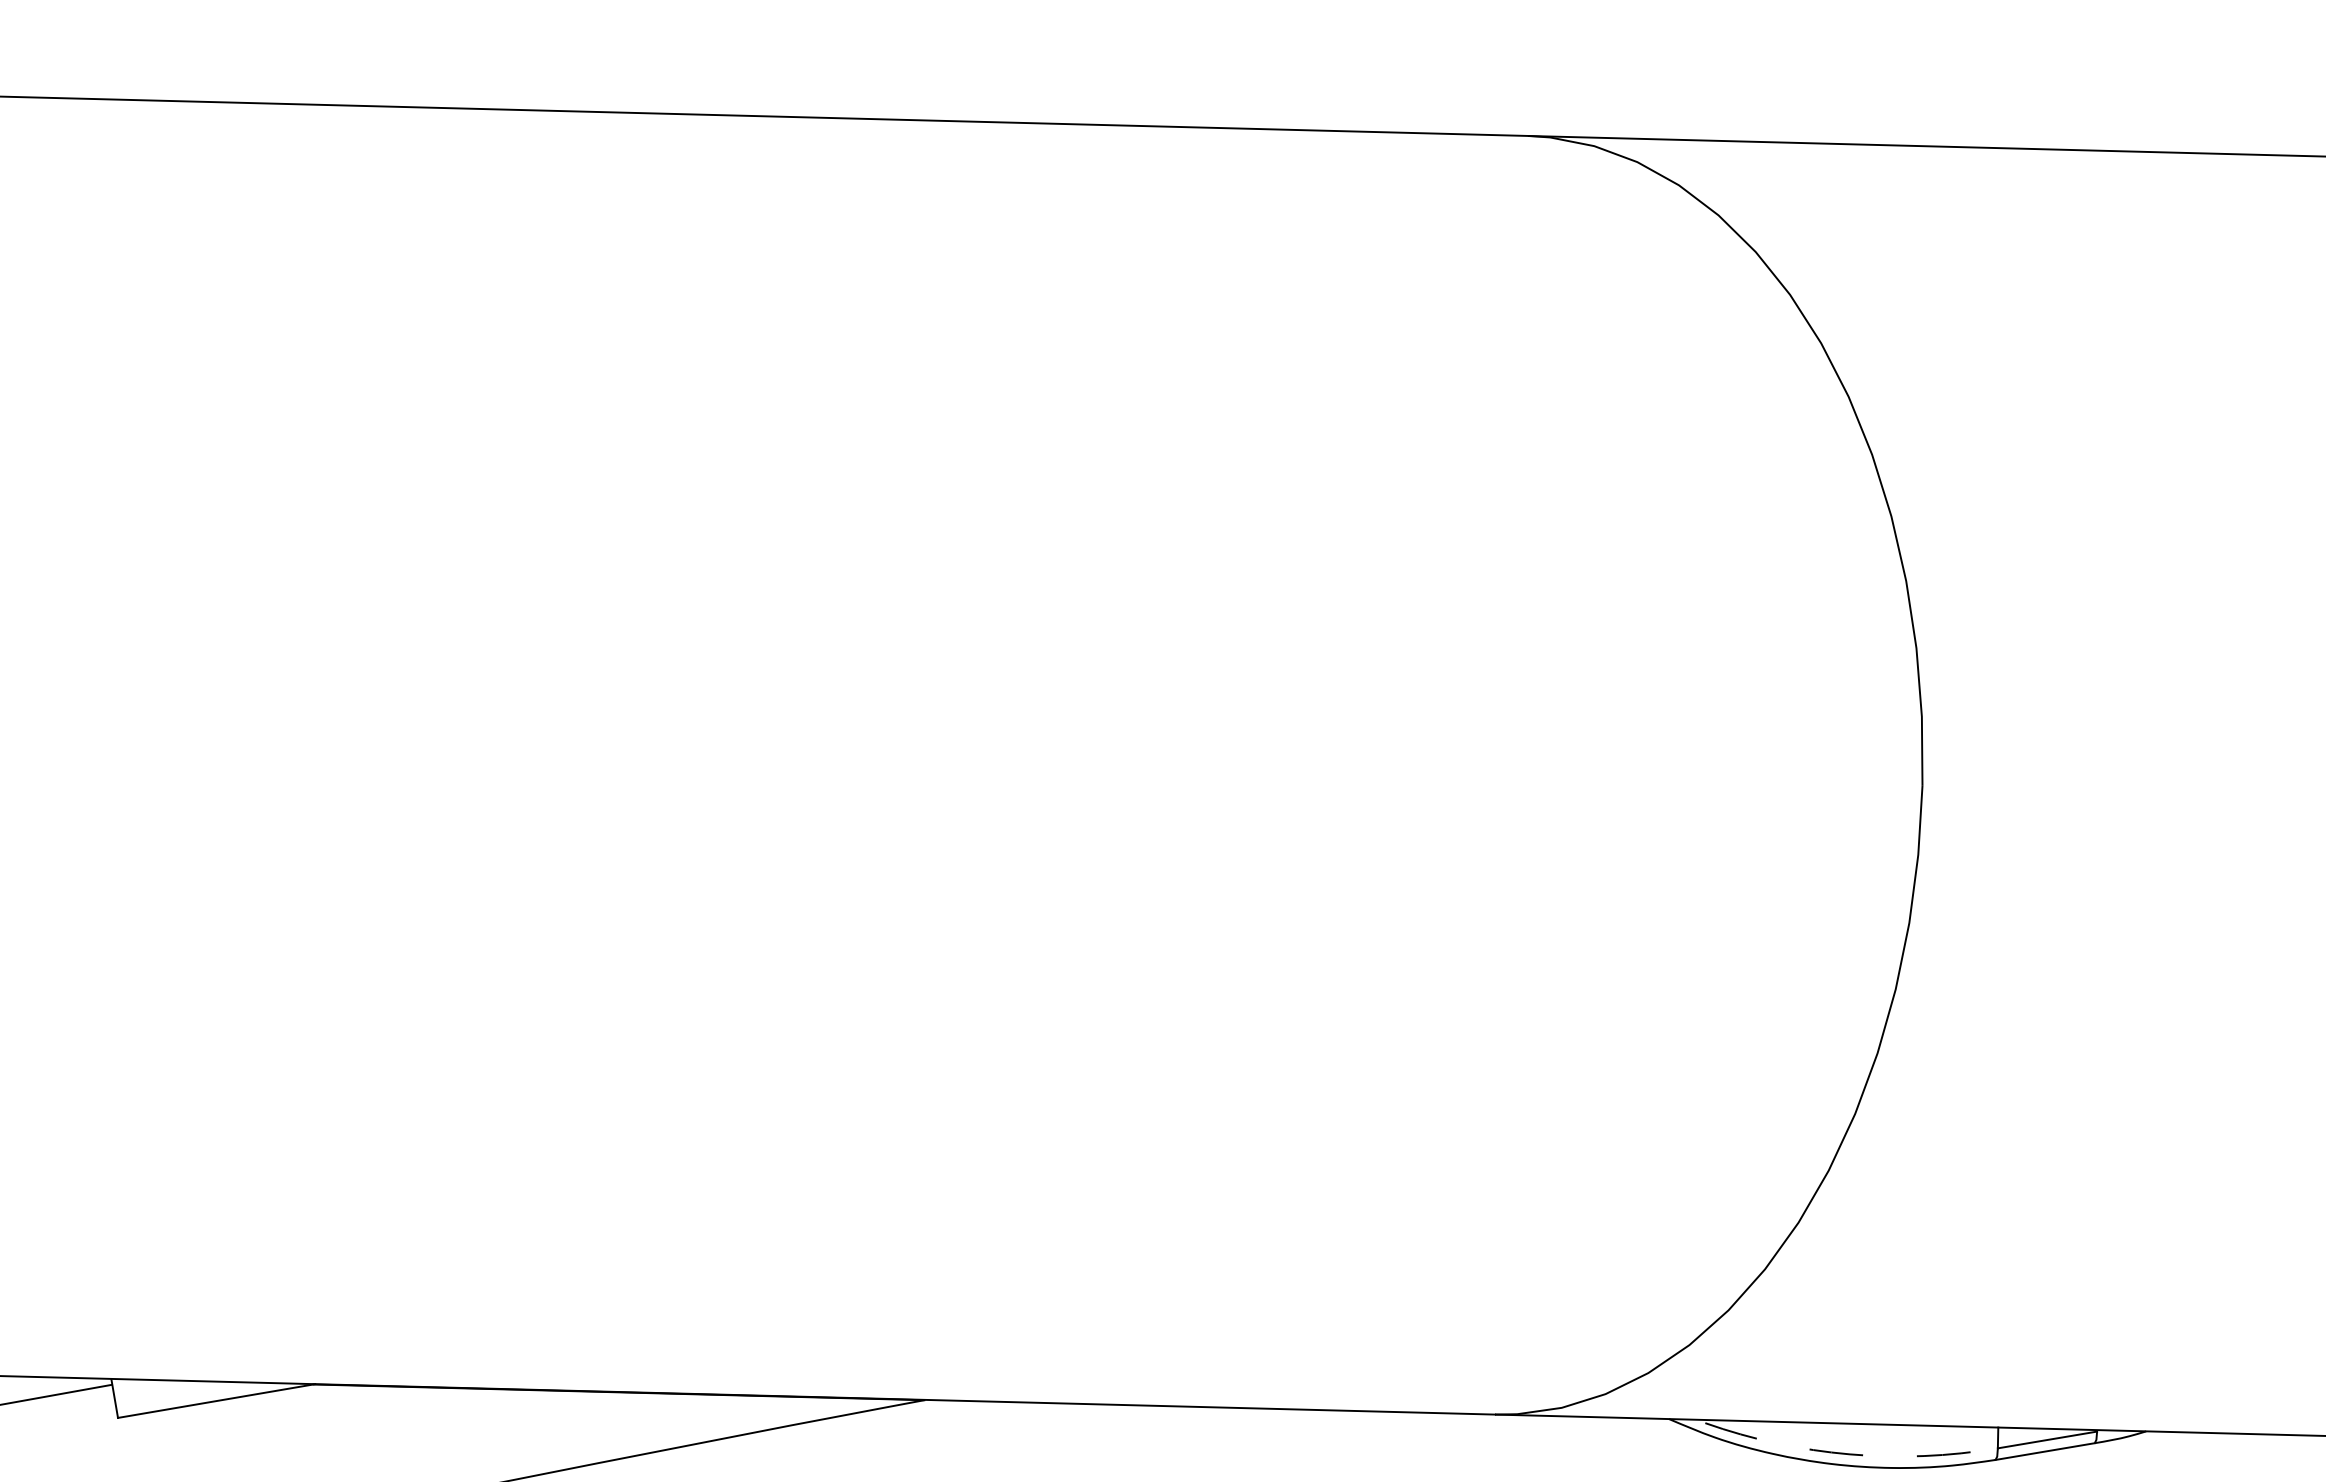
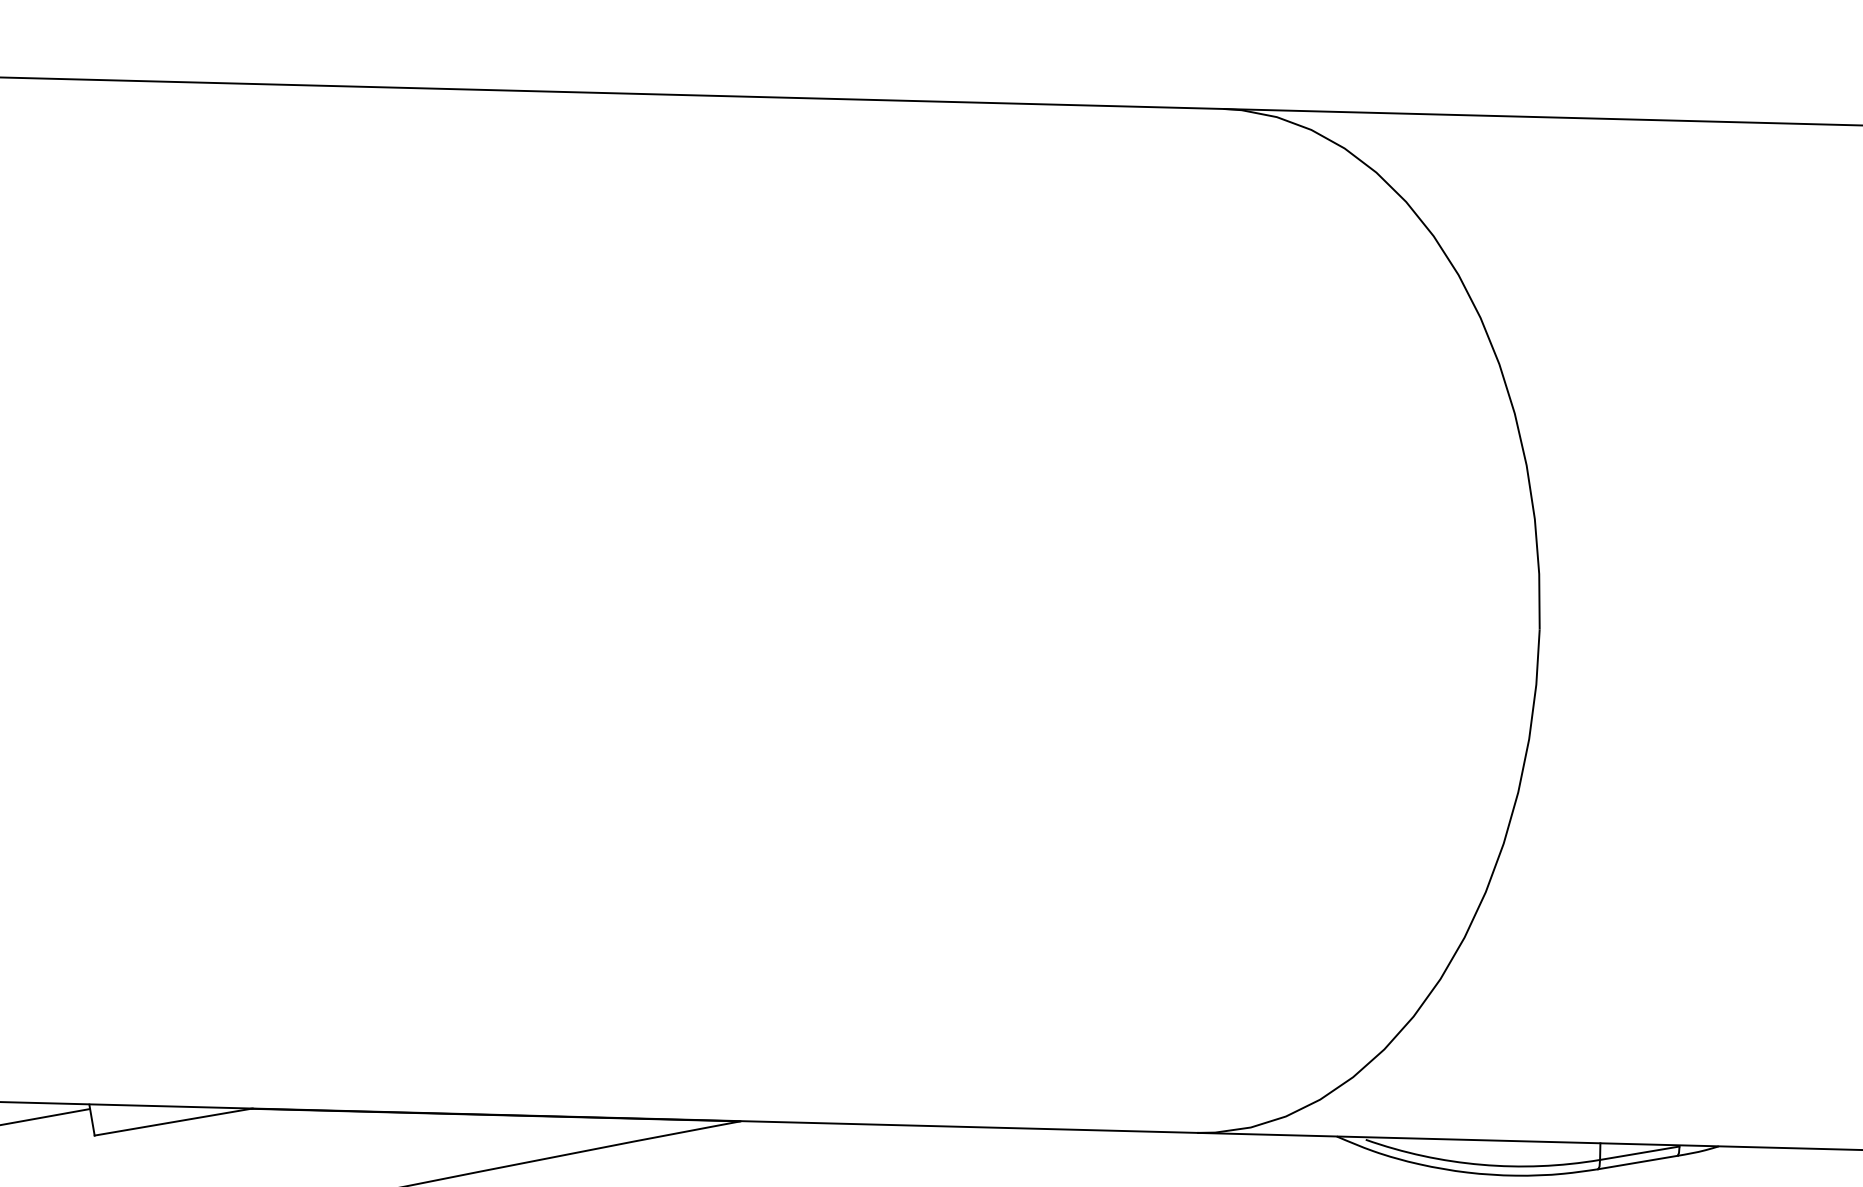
arc: (1850, 1454) -> (1482, 1164), dashed -> solid

